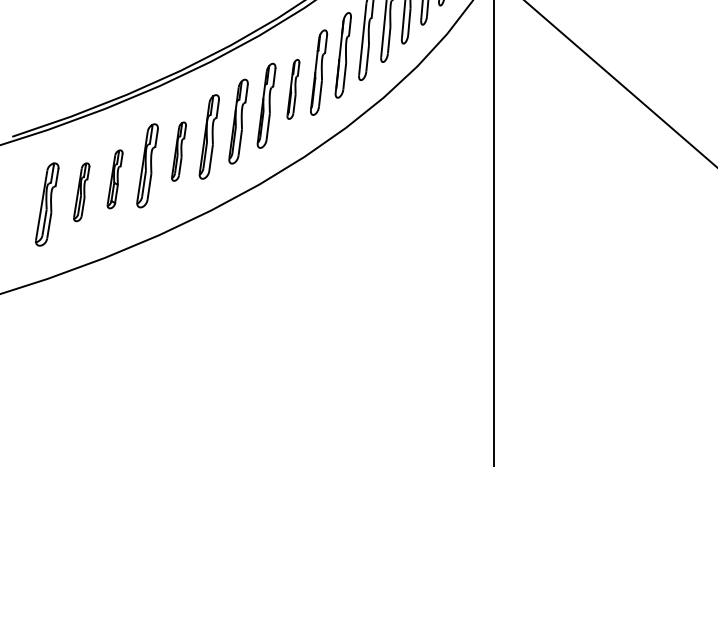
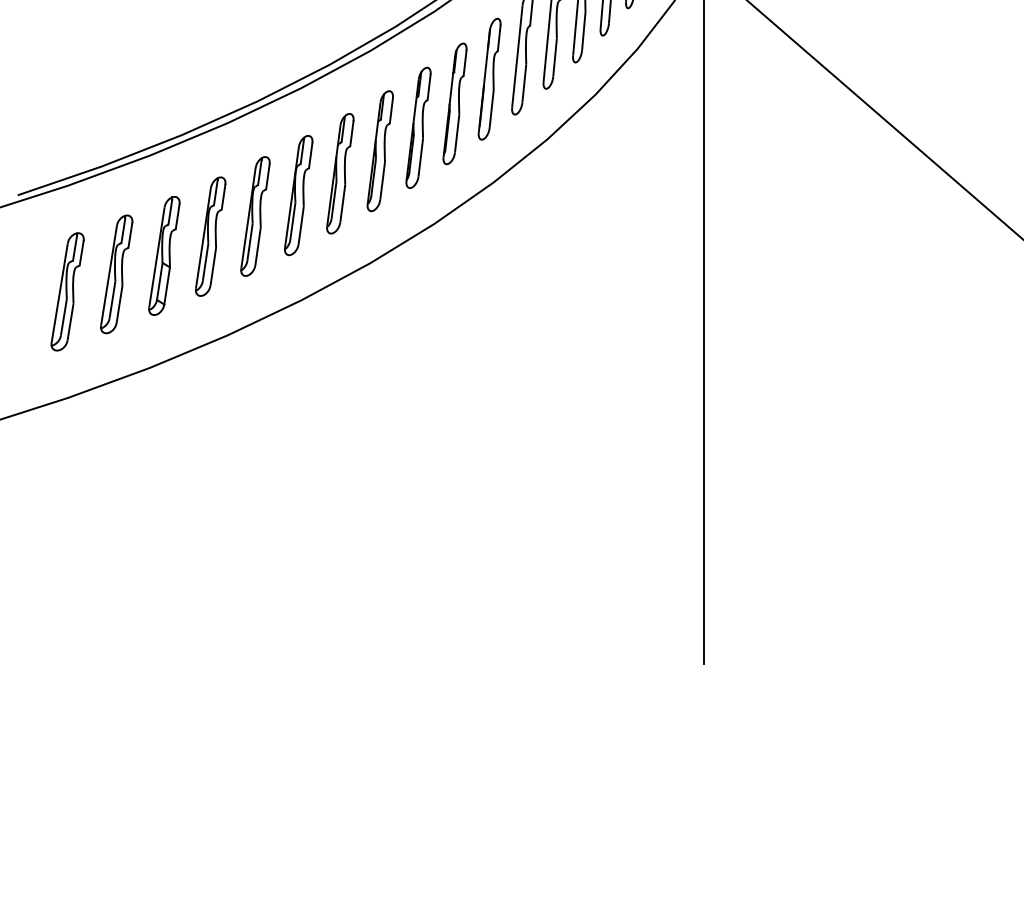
part: (293, 89) -> (418, 127), size x1.43
part: (179, 151) -> (255, 216), size x1.43
part: (115, 179) -> (164, 255), size x1.43
part: (81, 192) -> (116, 274), size x1.43

